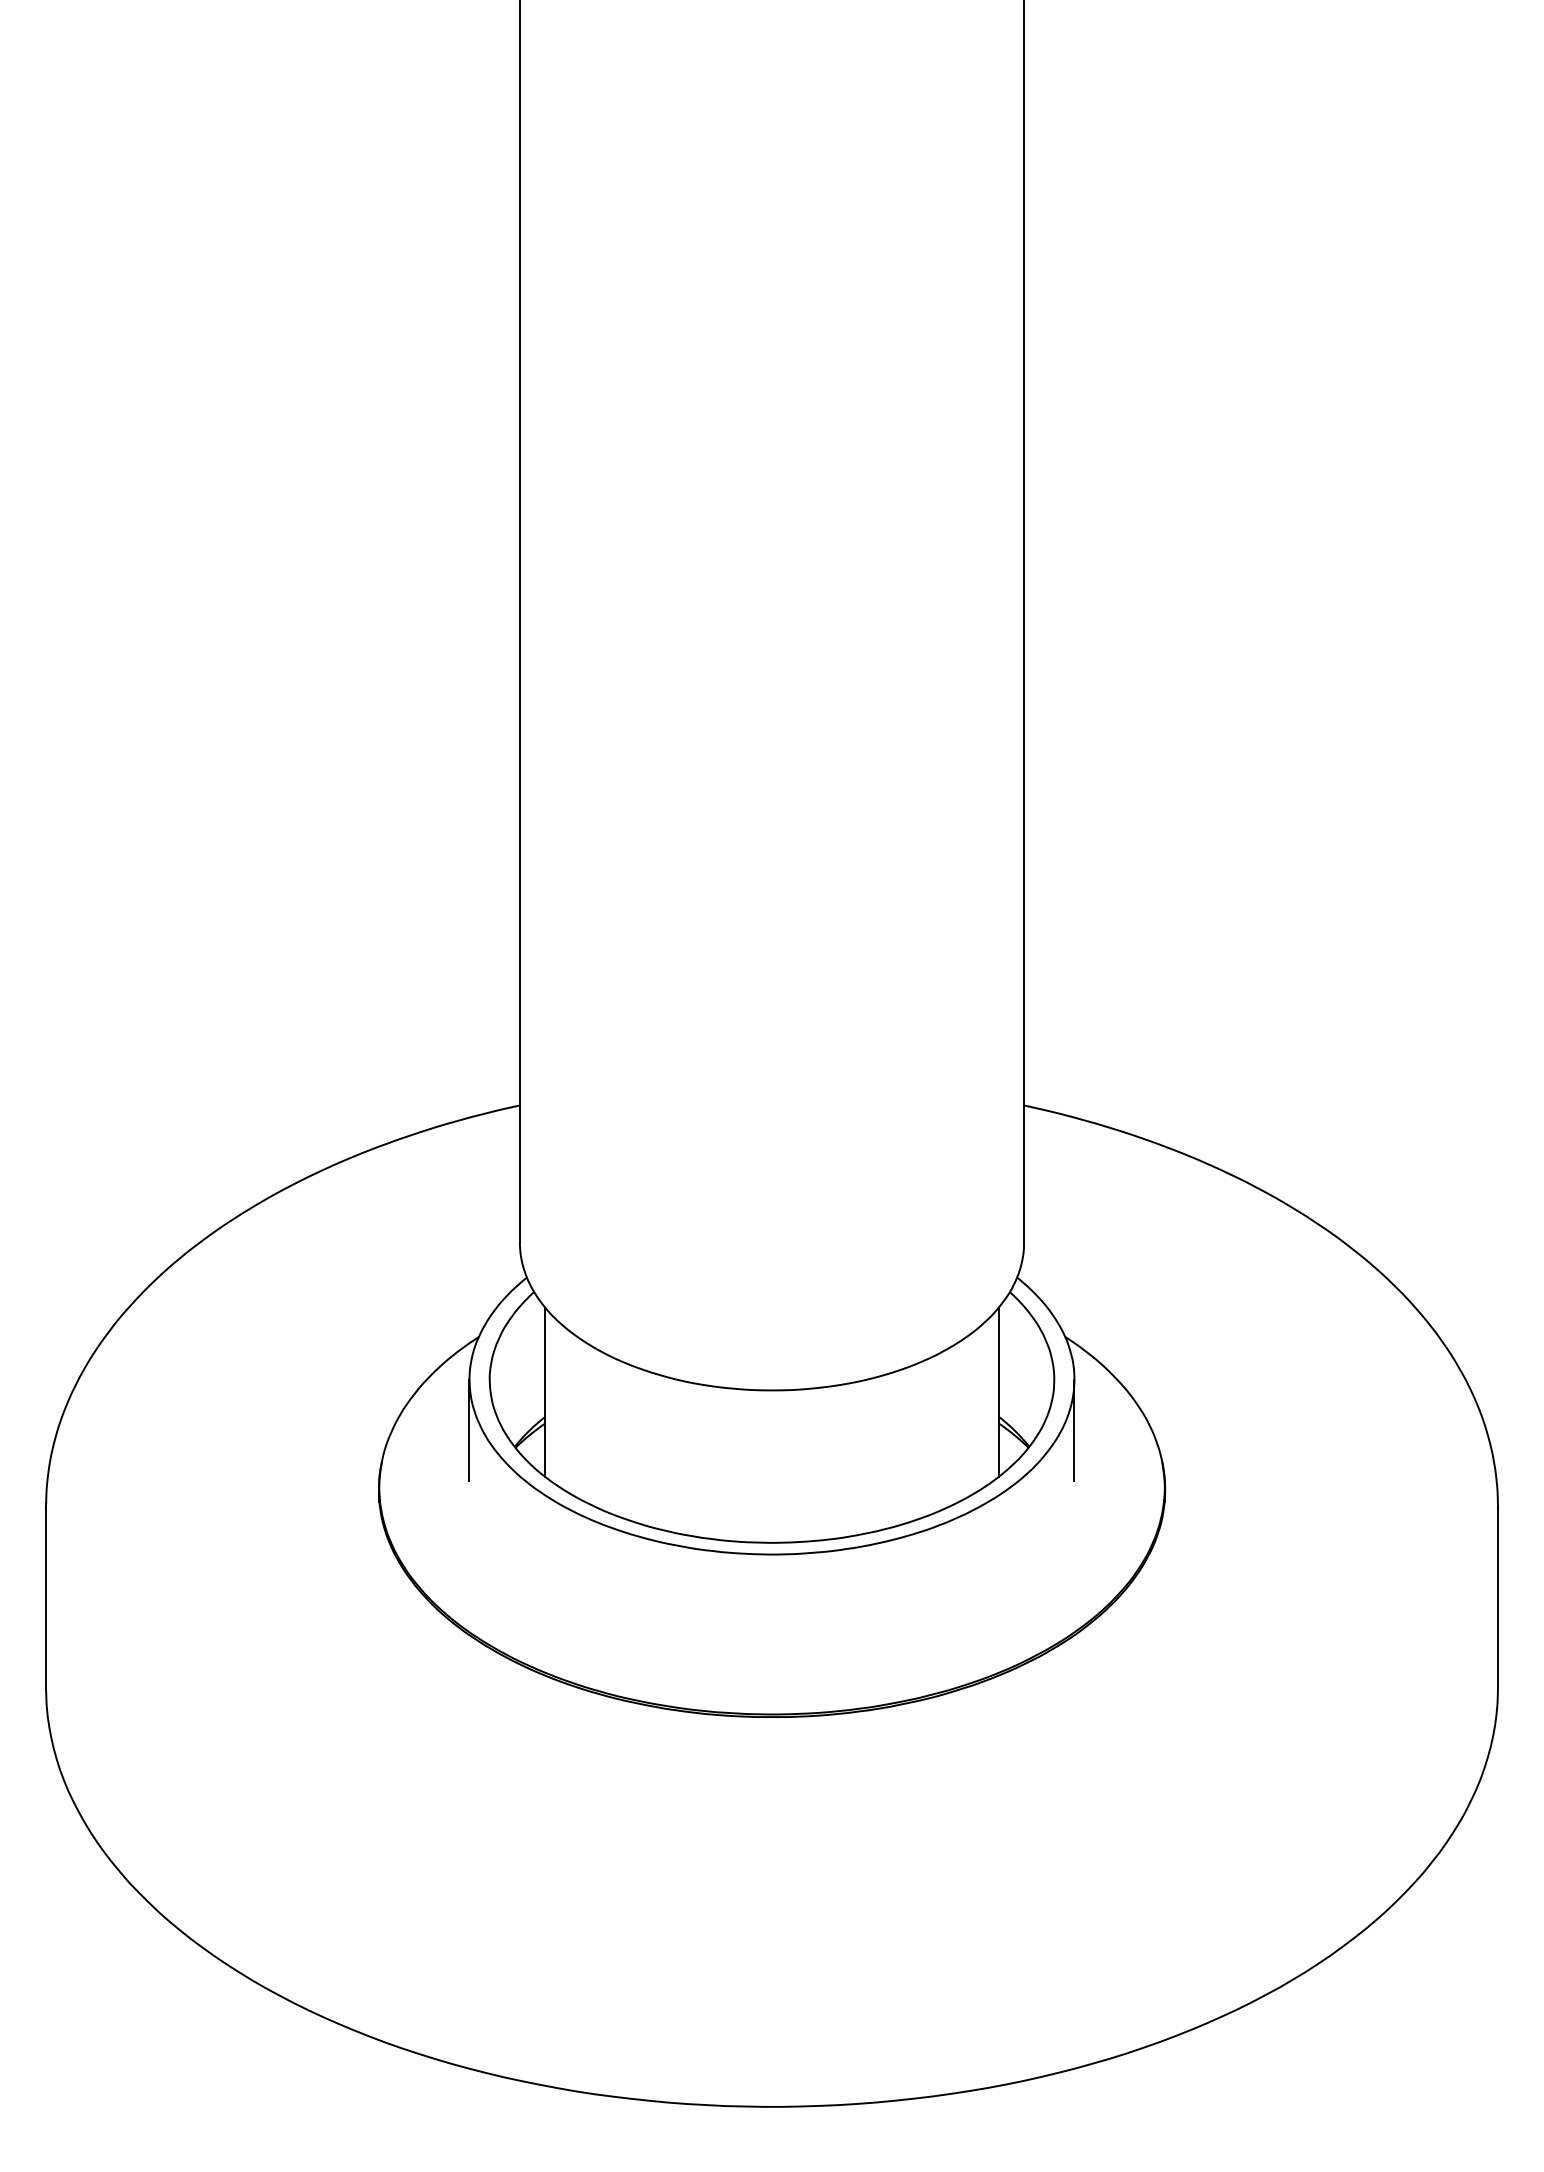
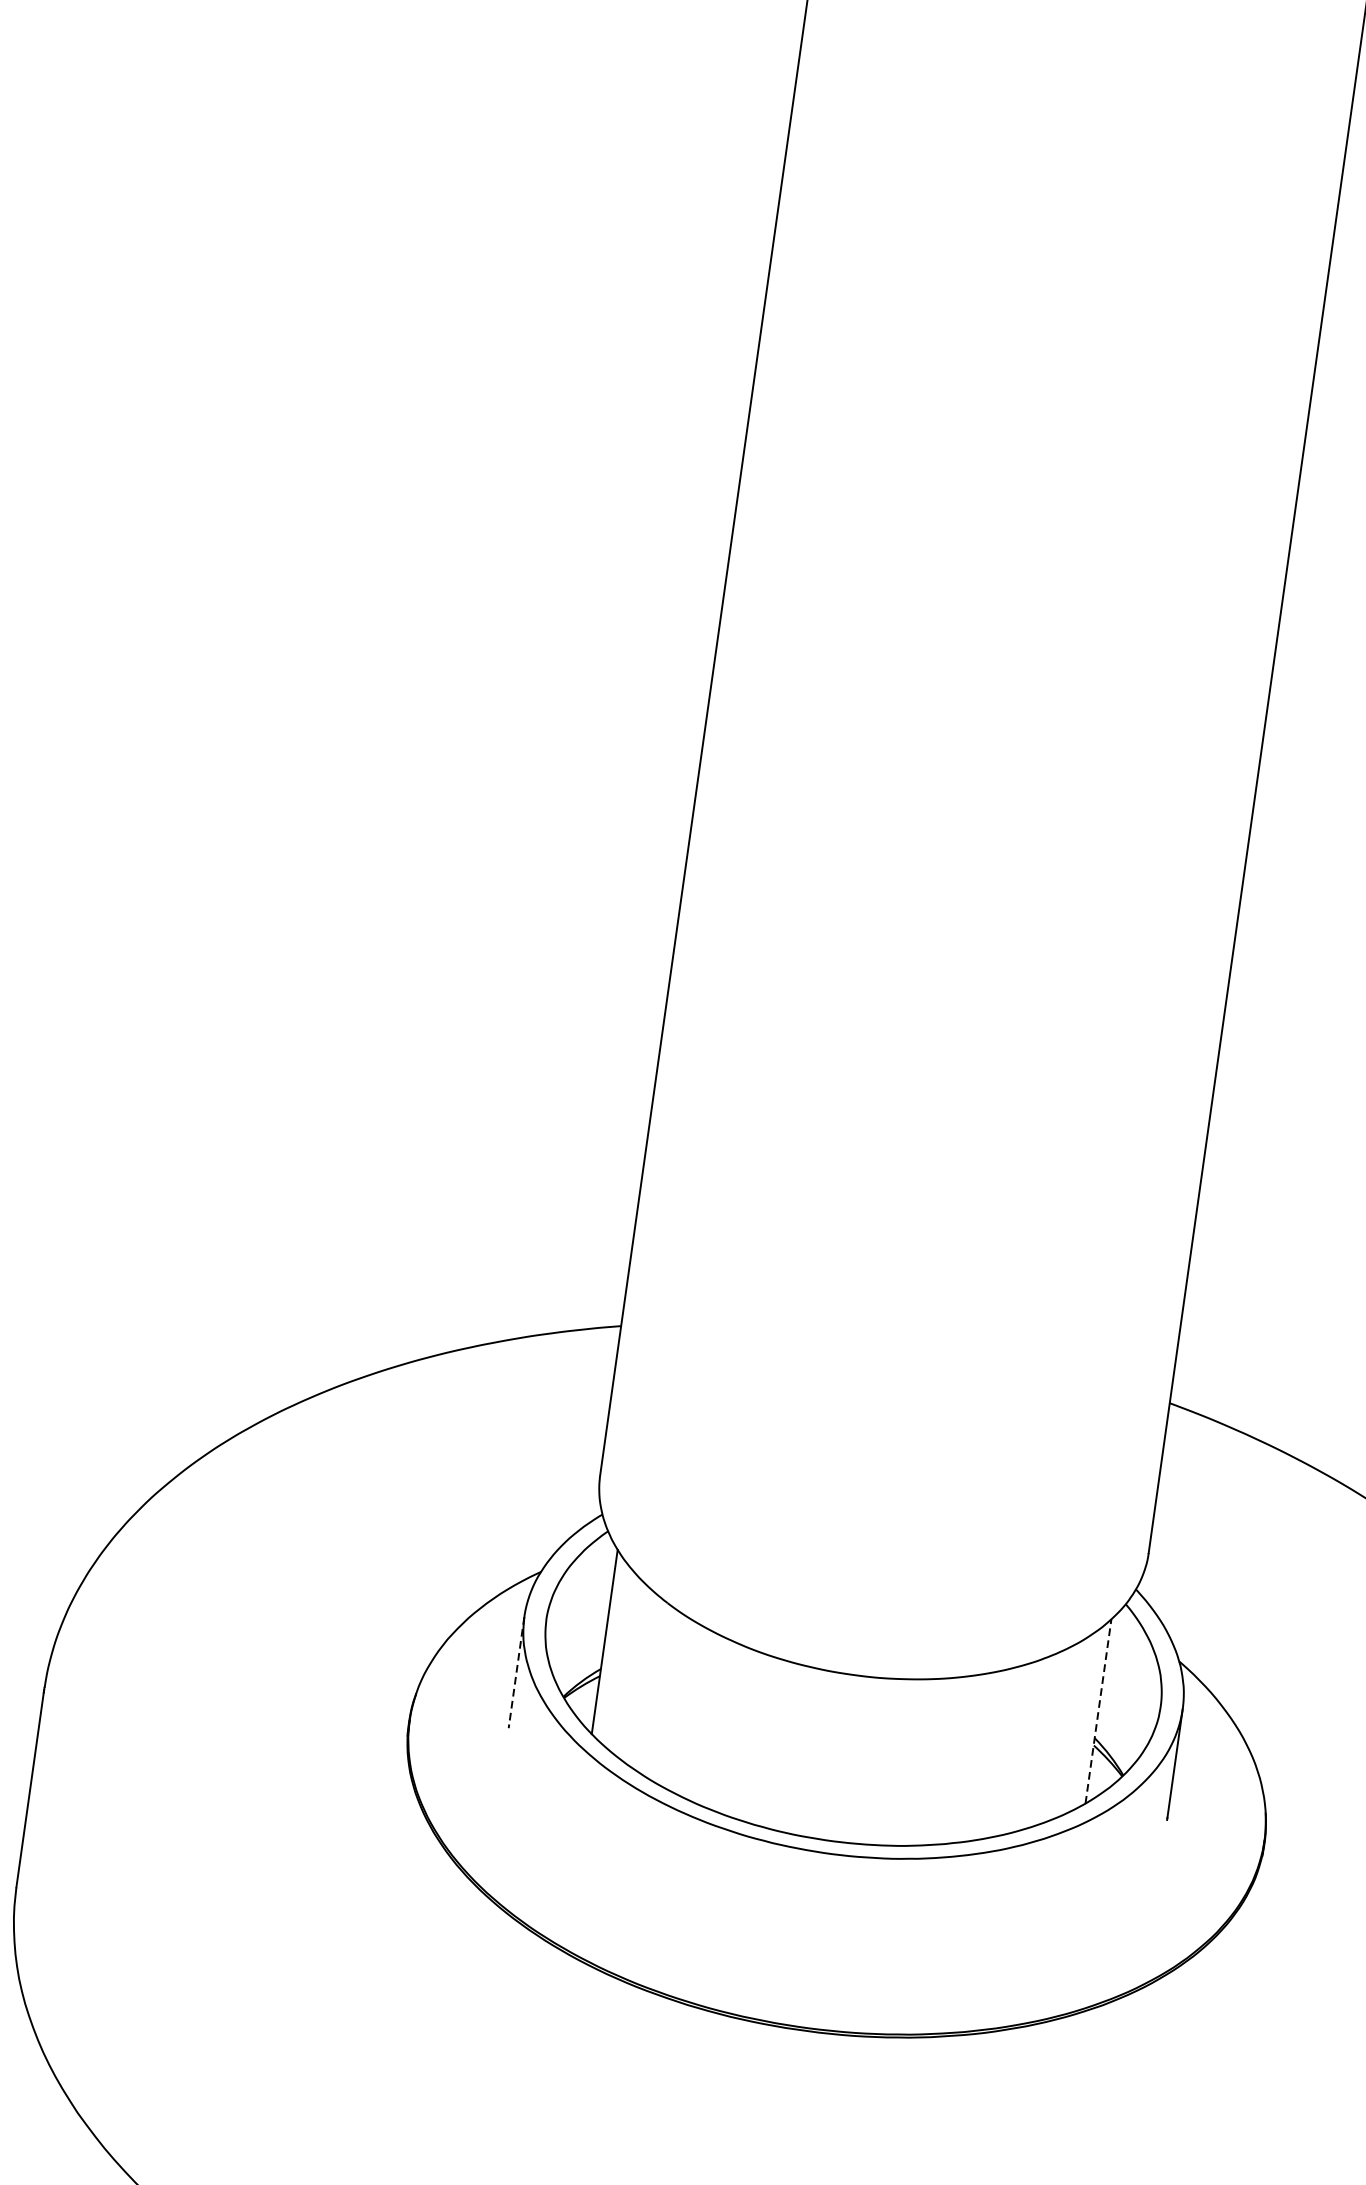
line: (998, 1392) -> (1098, 1711), solid -> dashed
line: (469, 1429) -> (516, 1671), solid -> dashed

